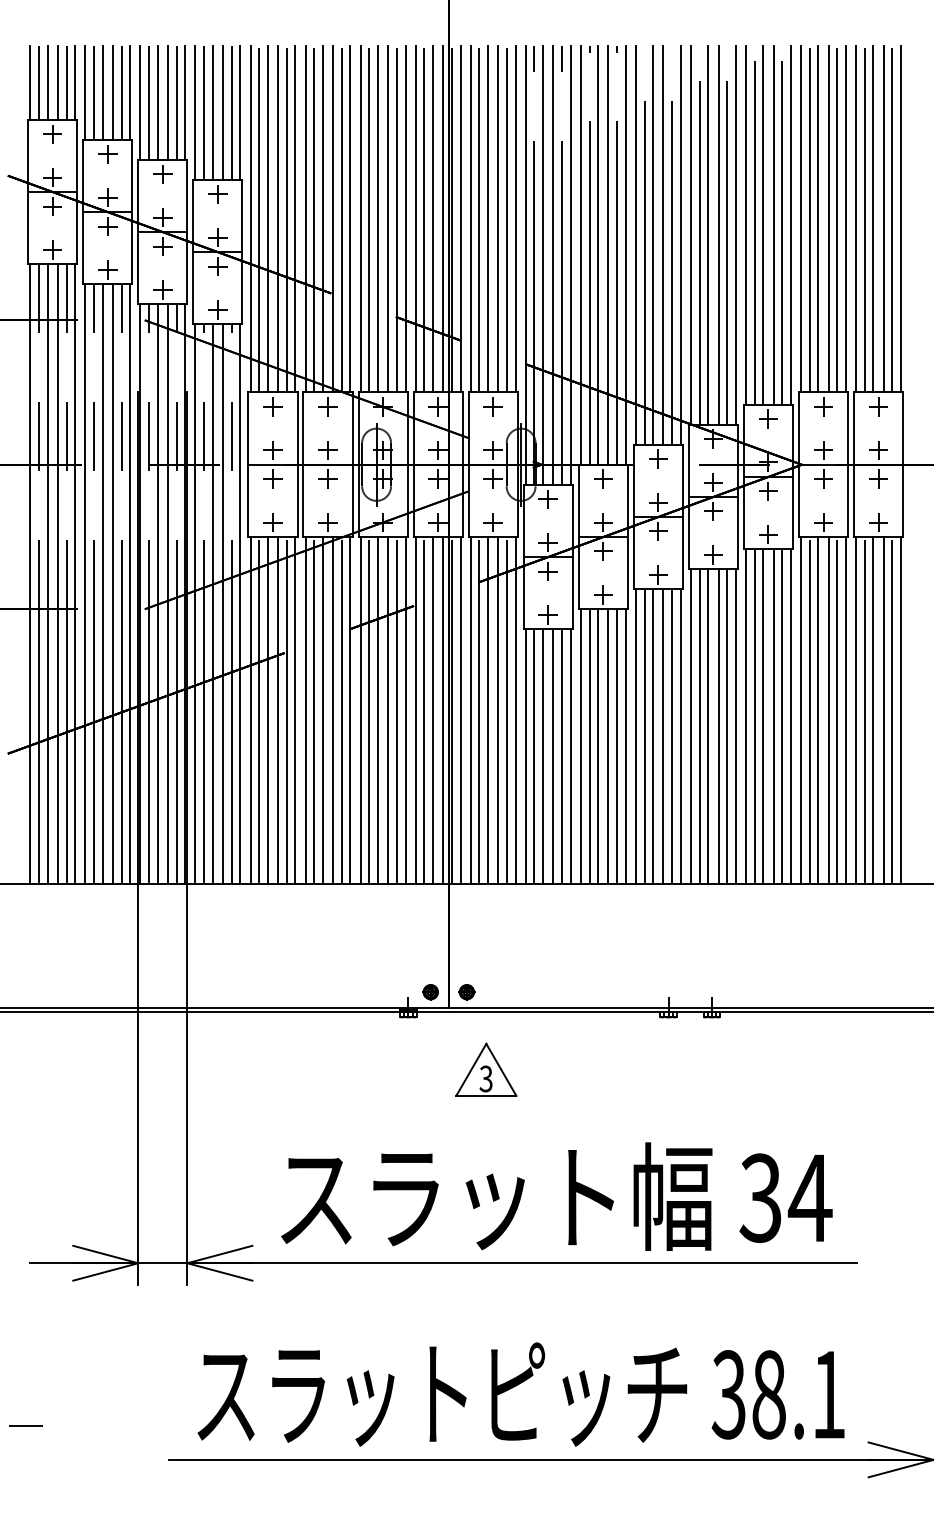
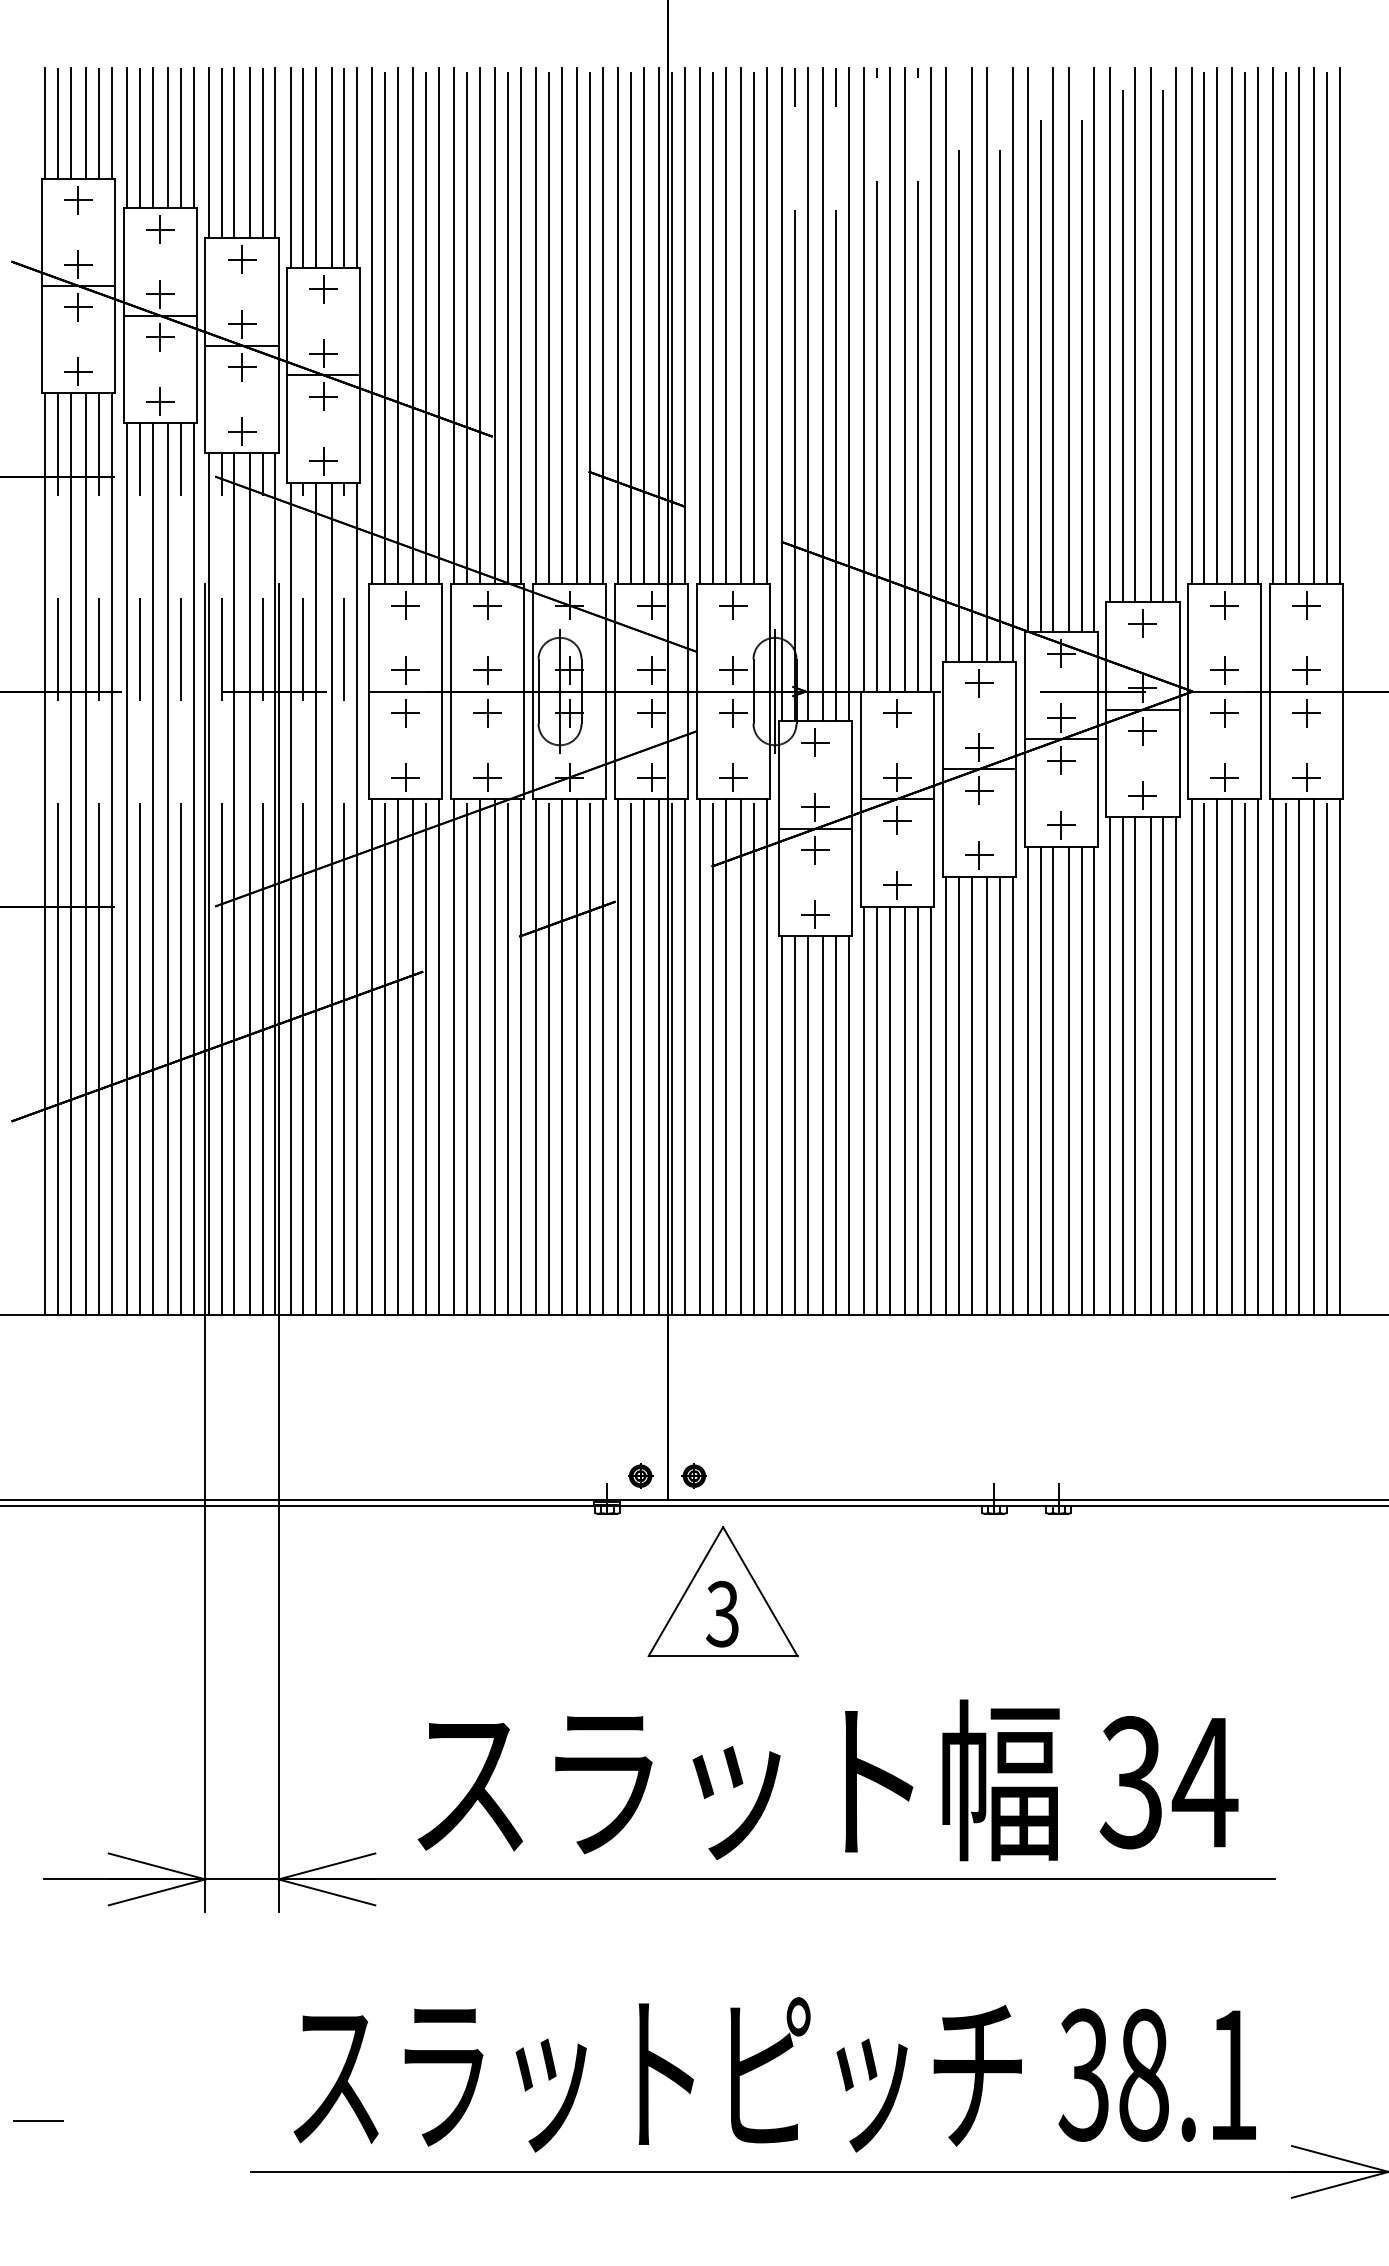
part: (486, 1069) -> (723, 1591), size x1.67

